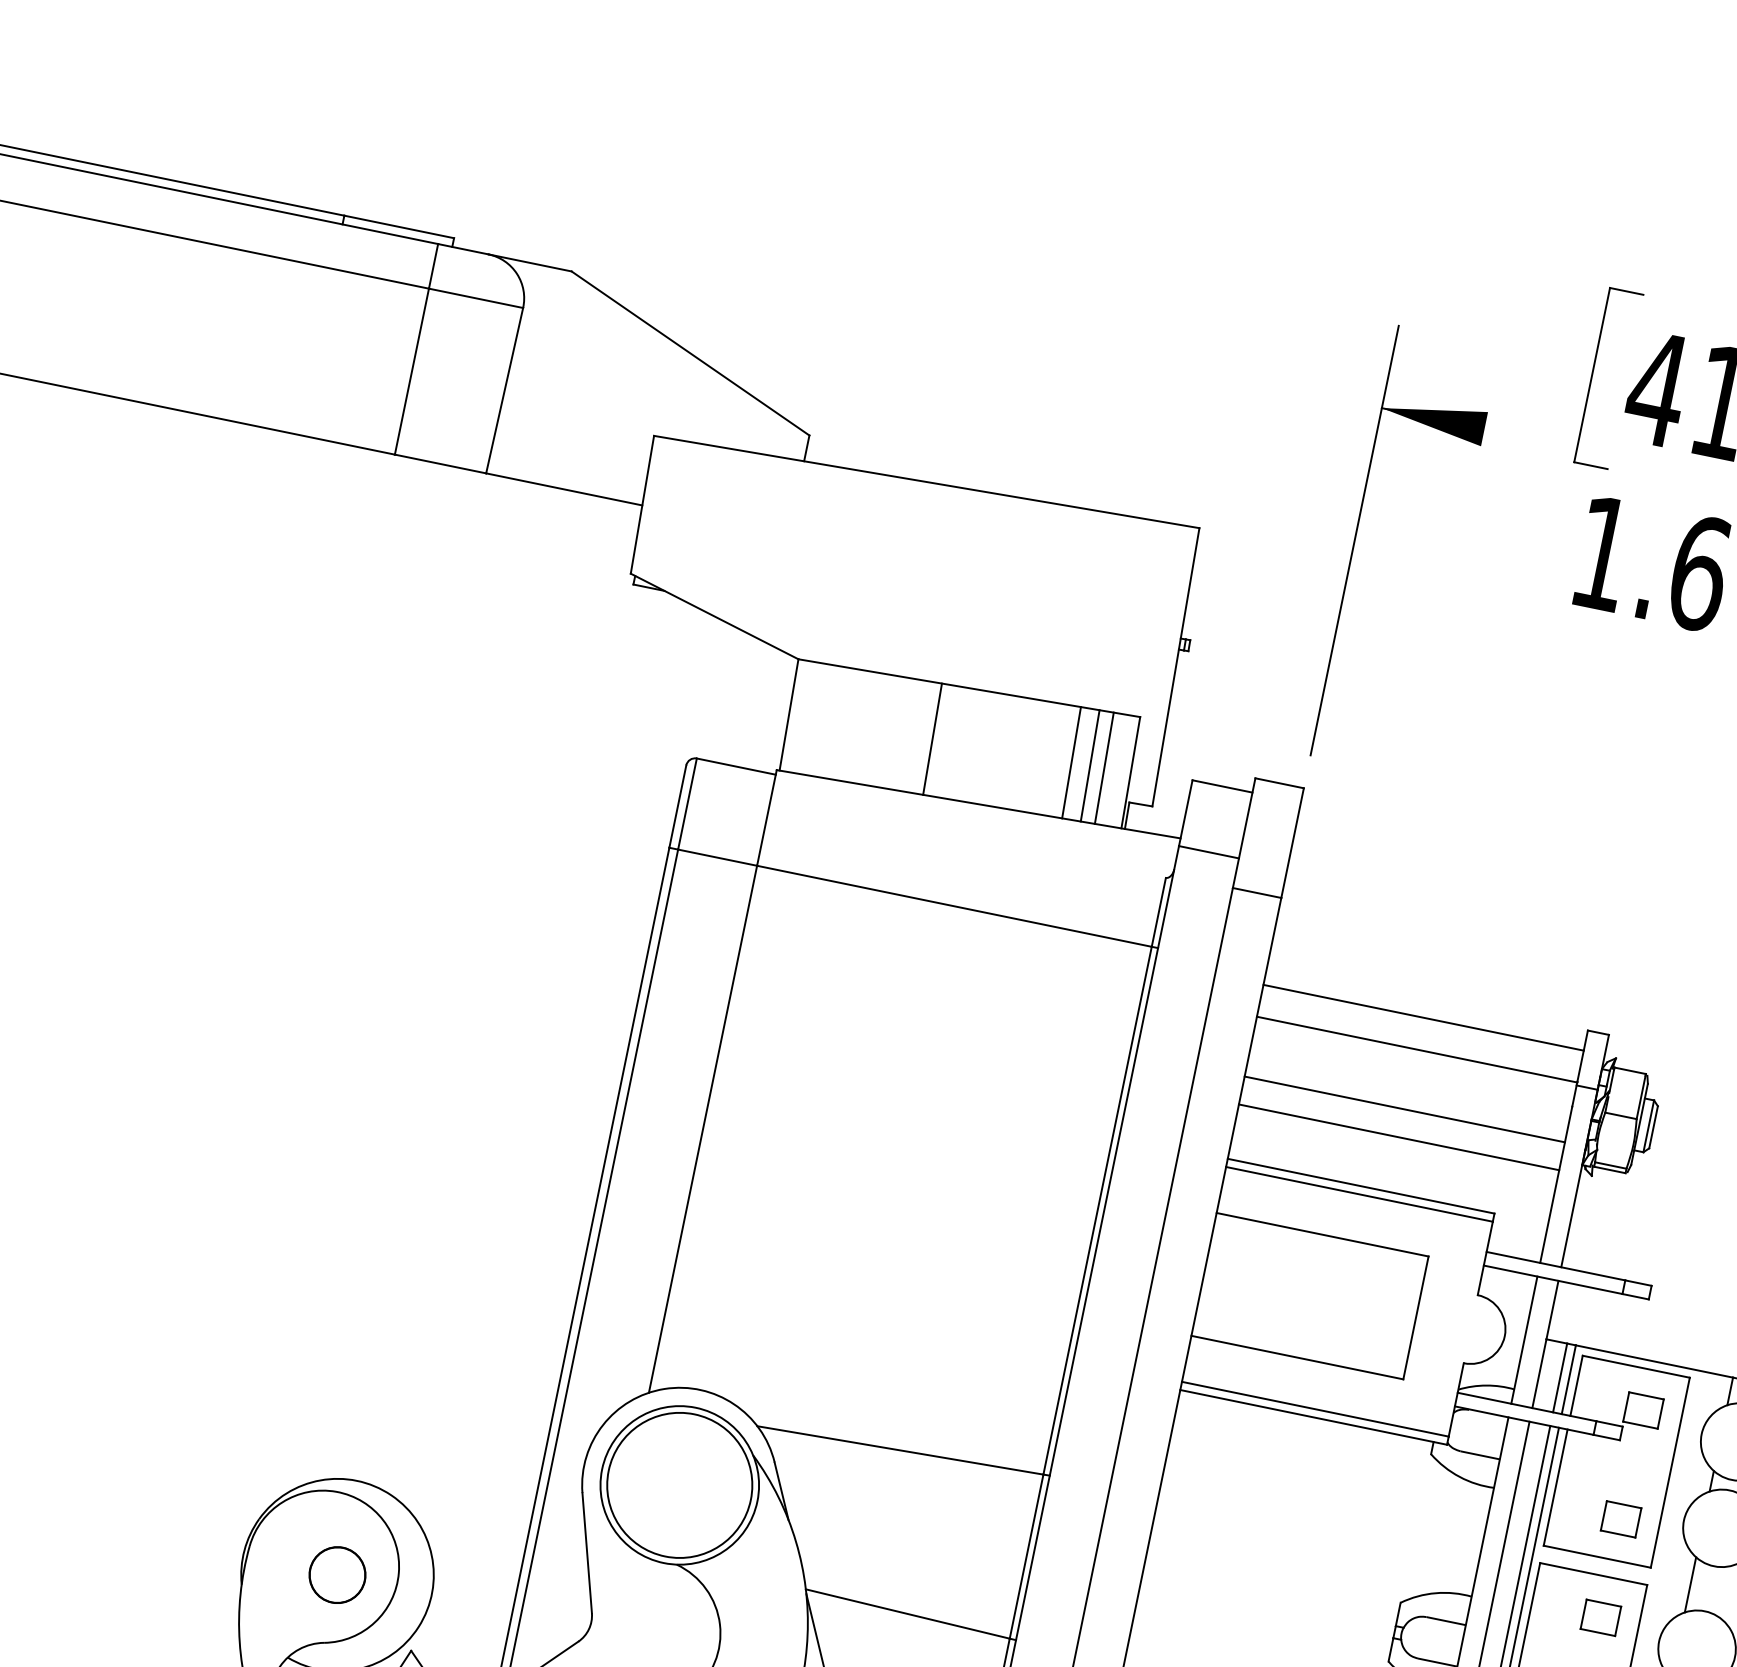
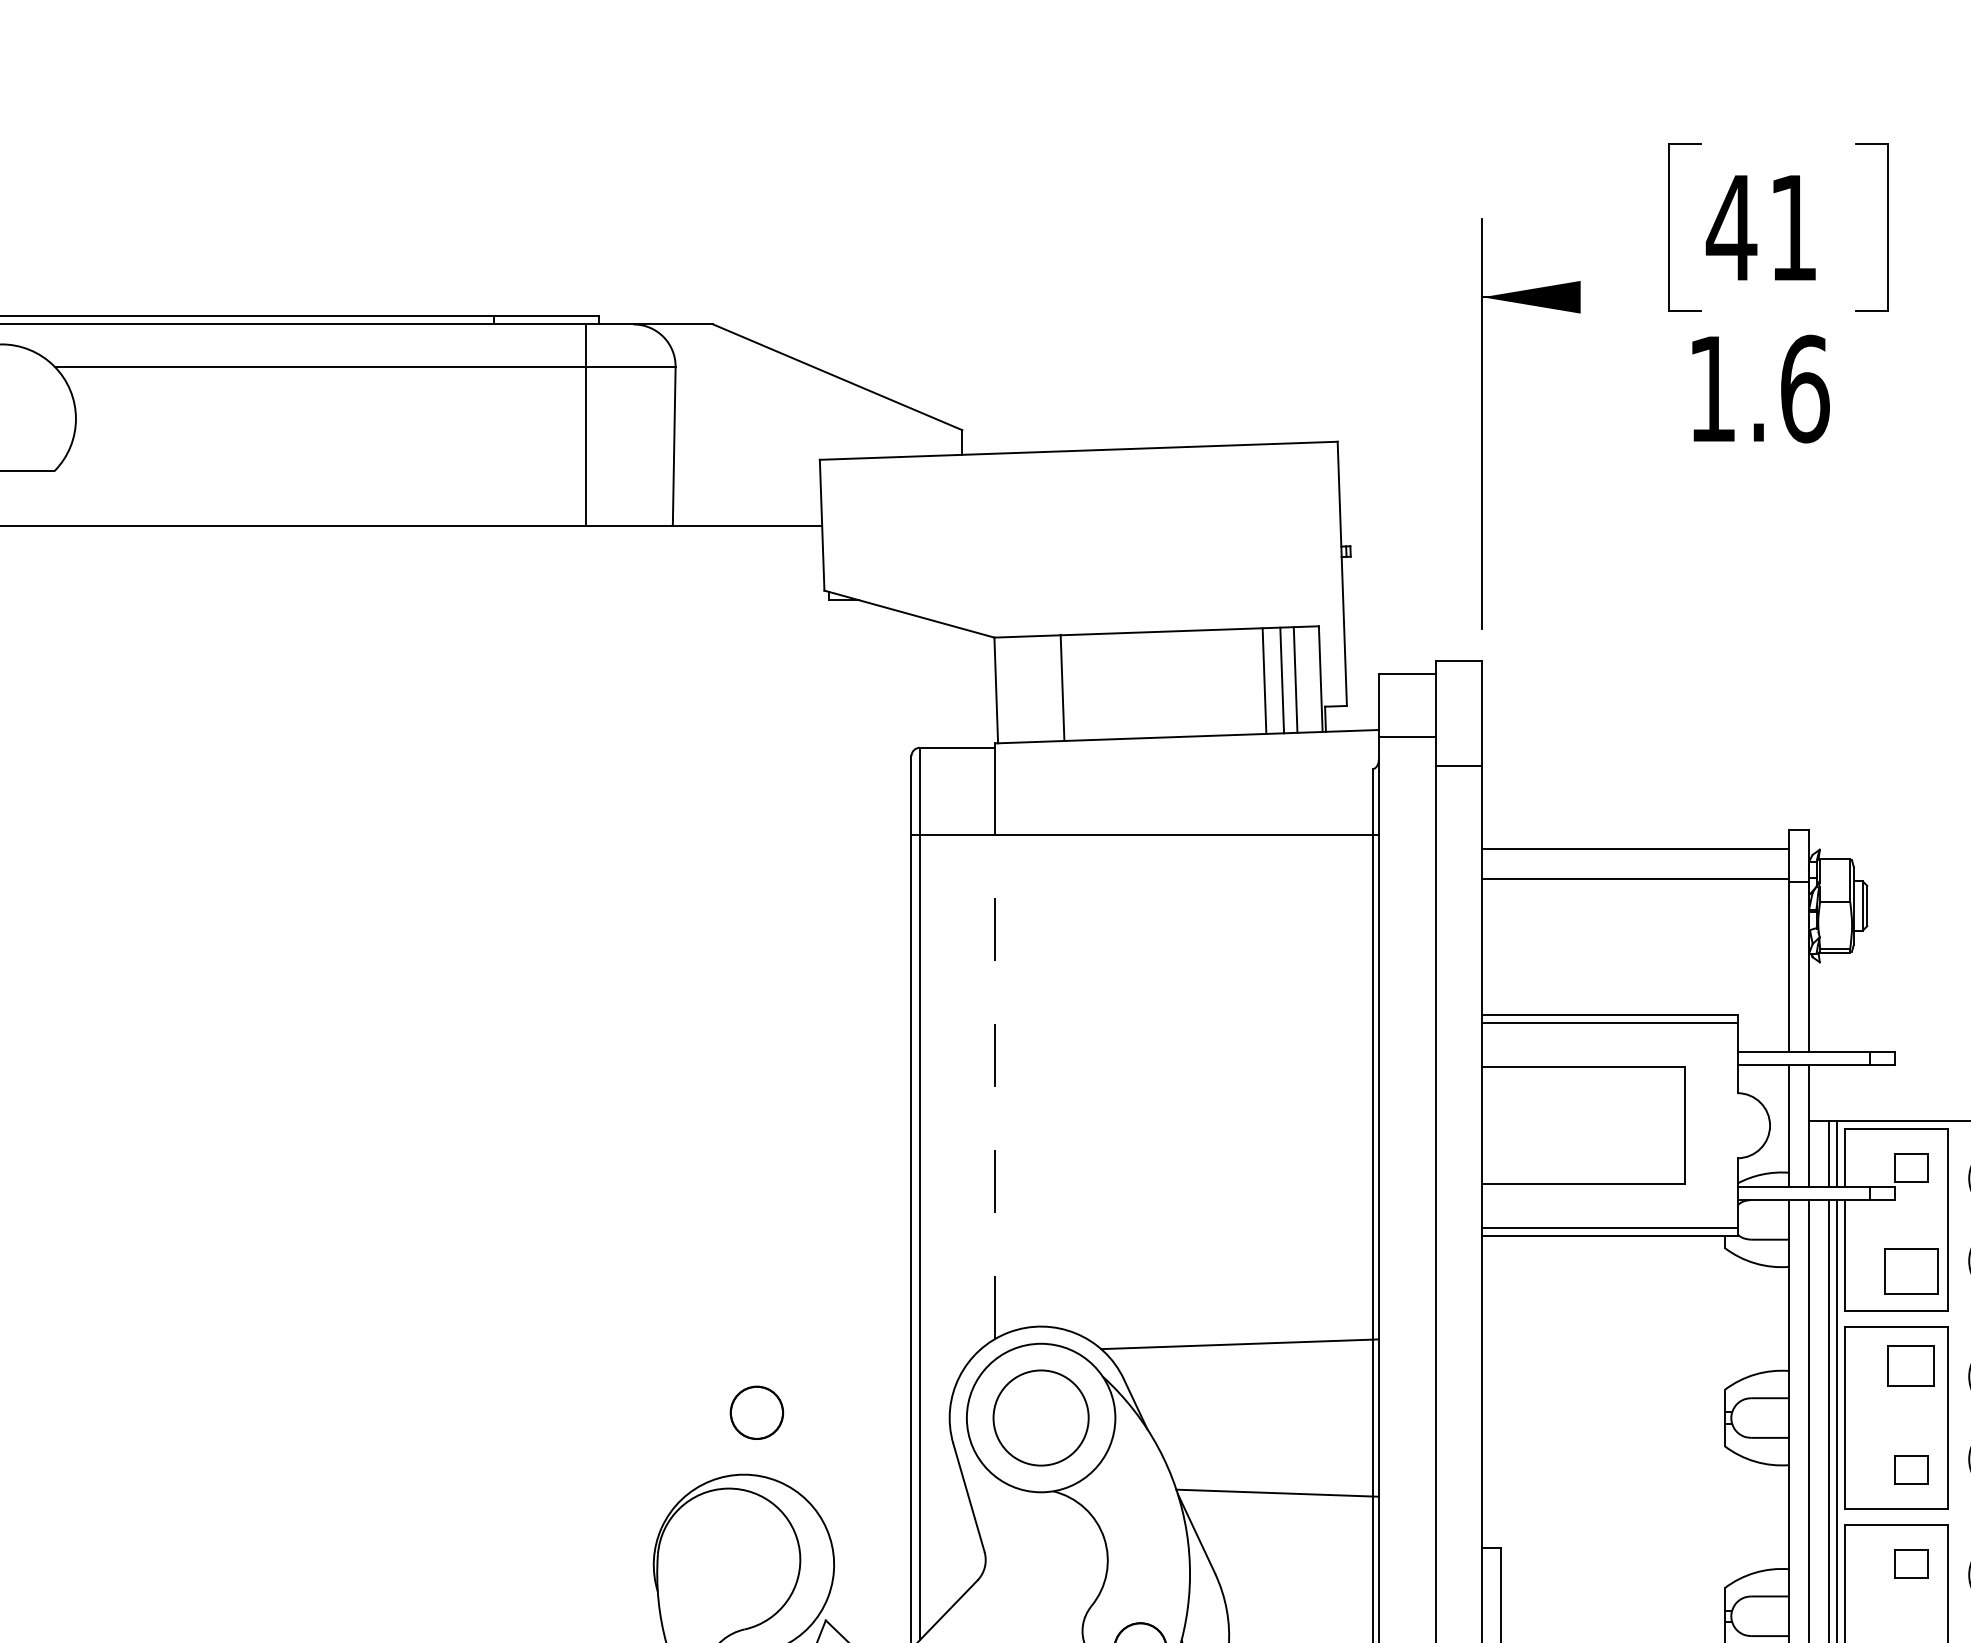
line: (932, 738) -> (1062, 687), moved
line: (1404, 1109) -> (1635, 936), removed
line: (703, 1128) -> (995, 1086), solid -> dashed
line: (1398, 1137) -> (1635, 963), removed
circle: (680, 1485) -> (1041, 1418), size x0.7
part: (1621, 1518) -> (1911, 1271), size x1.6
part: (337, 1574) -> (756, 1412), moved
part: (1601, 1617) -> (1911, 1365), size x1.4

